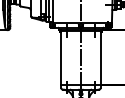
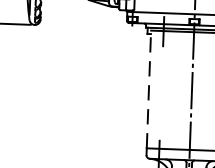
line: (61, 57) -> (149, 88), solid -> dashed

